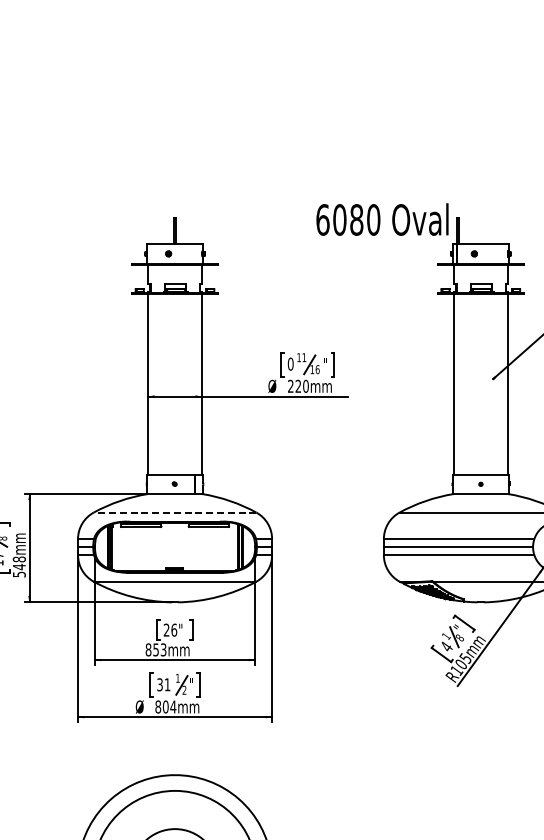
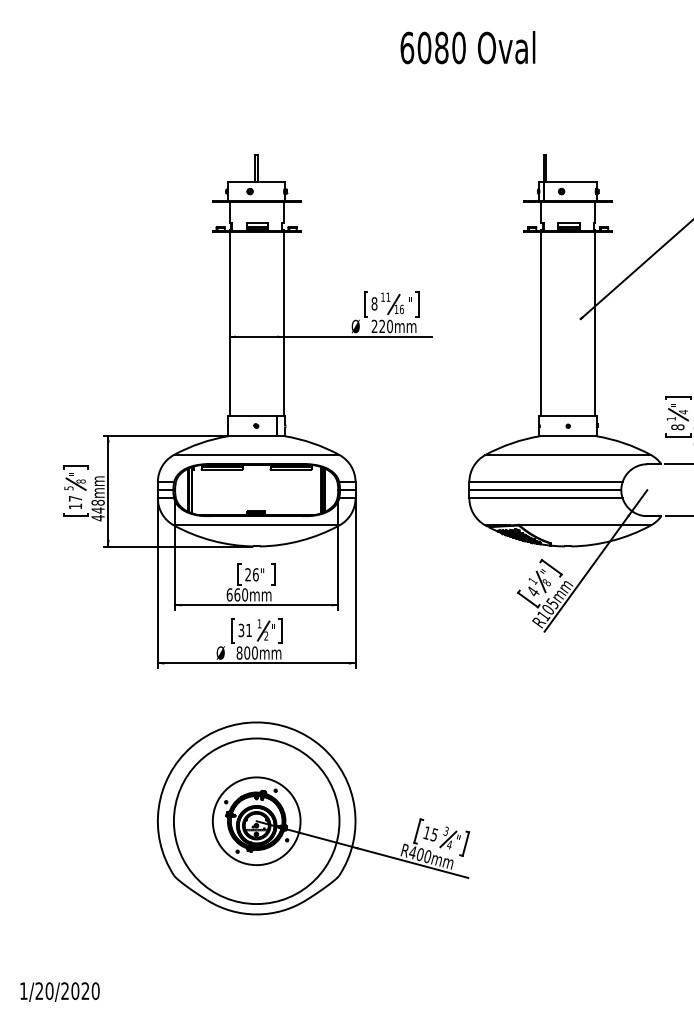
text: (382, 219) -> (467, 47), moved
text: (290, 363) -> (374, 303), 0 -> 8
line: (174, 513) -> (256, 455), dashed -> solid
text: (18, 574) -> (97, 518), 548mm -> 448mm
text: (156, 649) -> (237, 594), 853mm -> 660mm
text: (172, 706) -> (254, 652), 804mm -> 800mm

